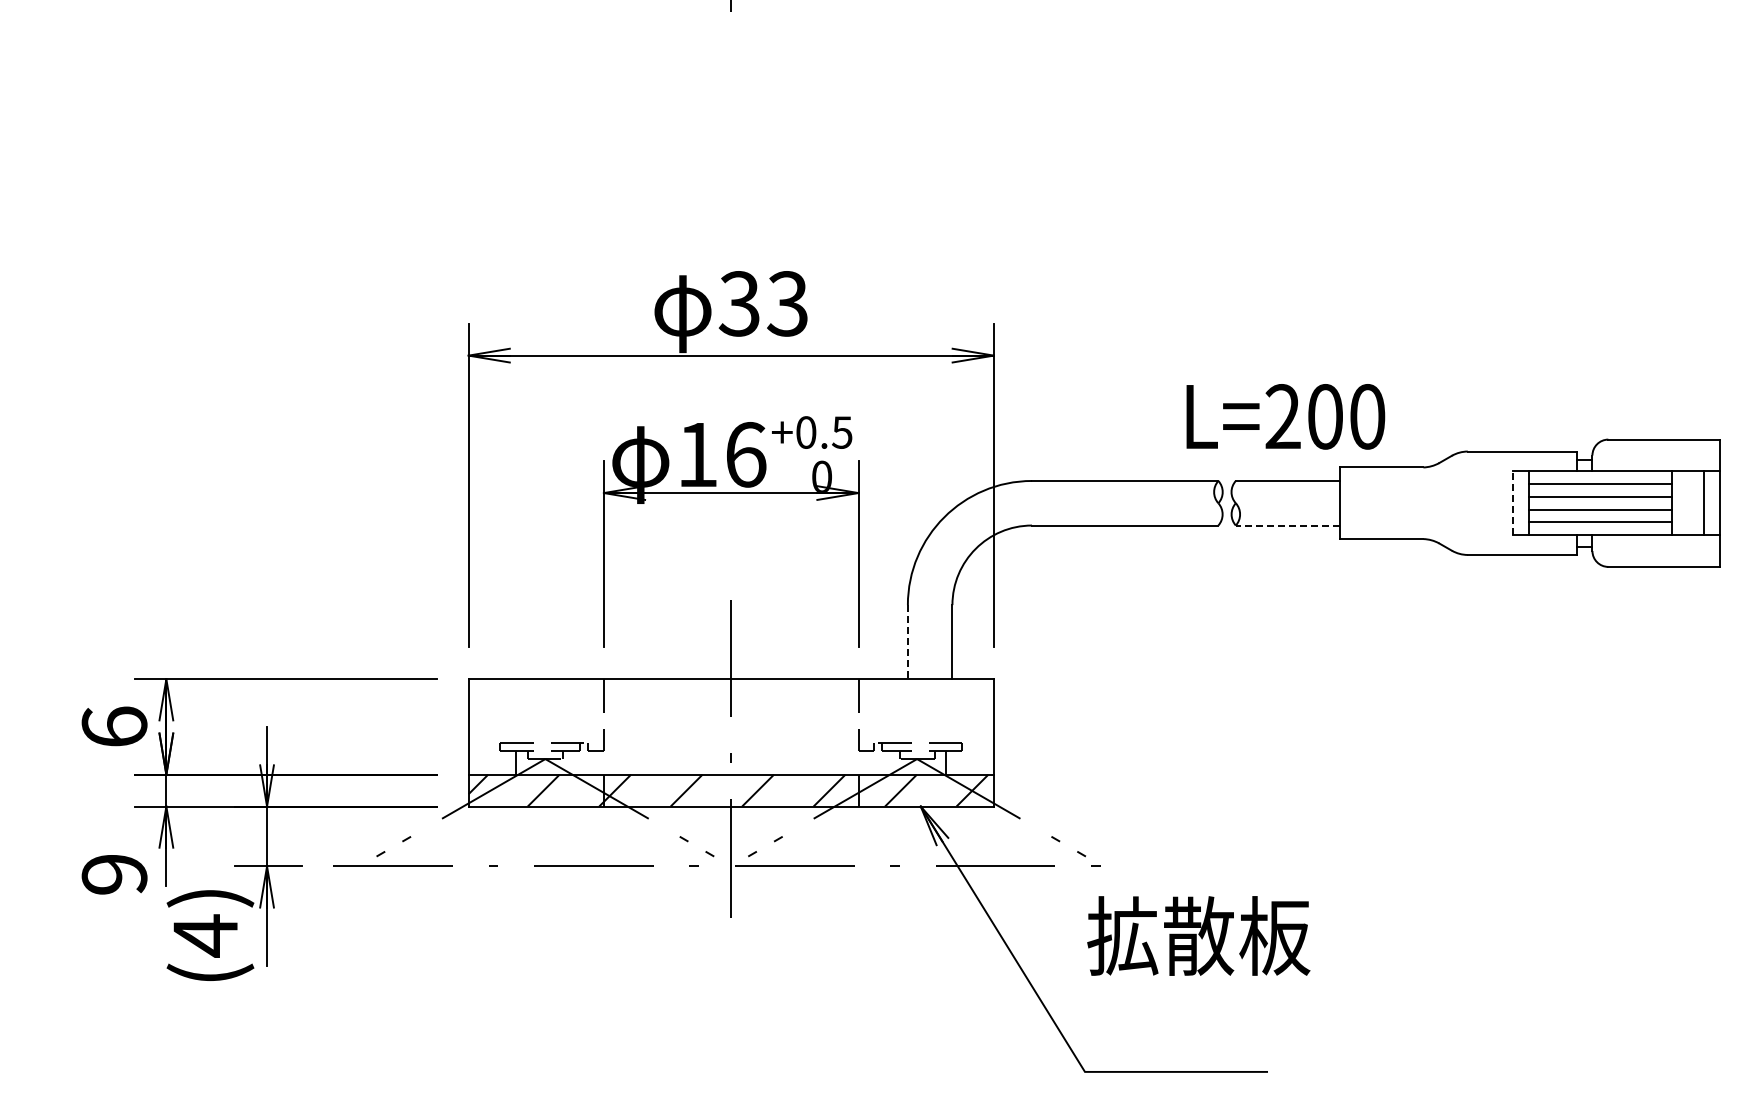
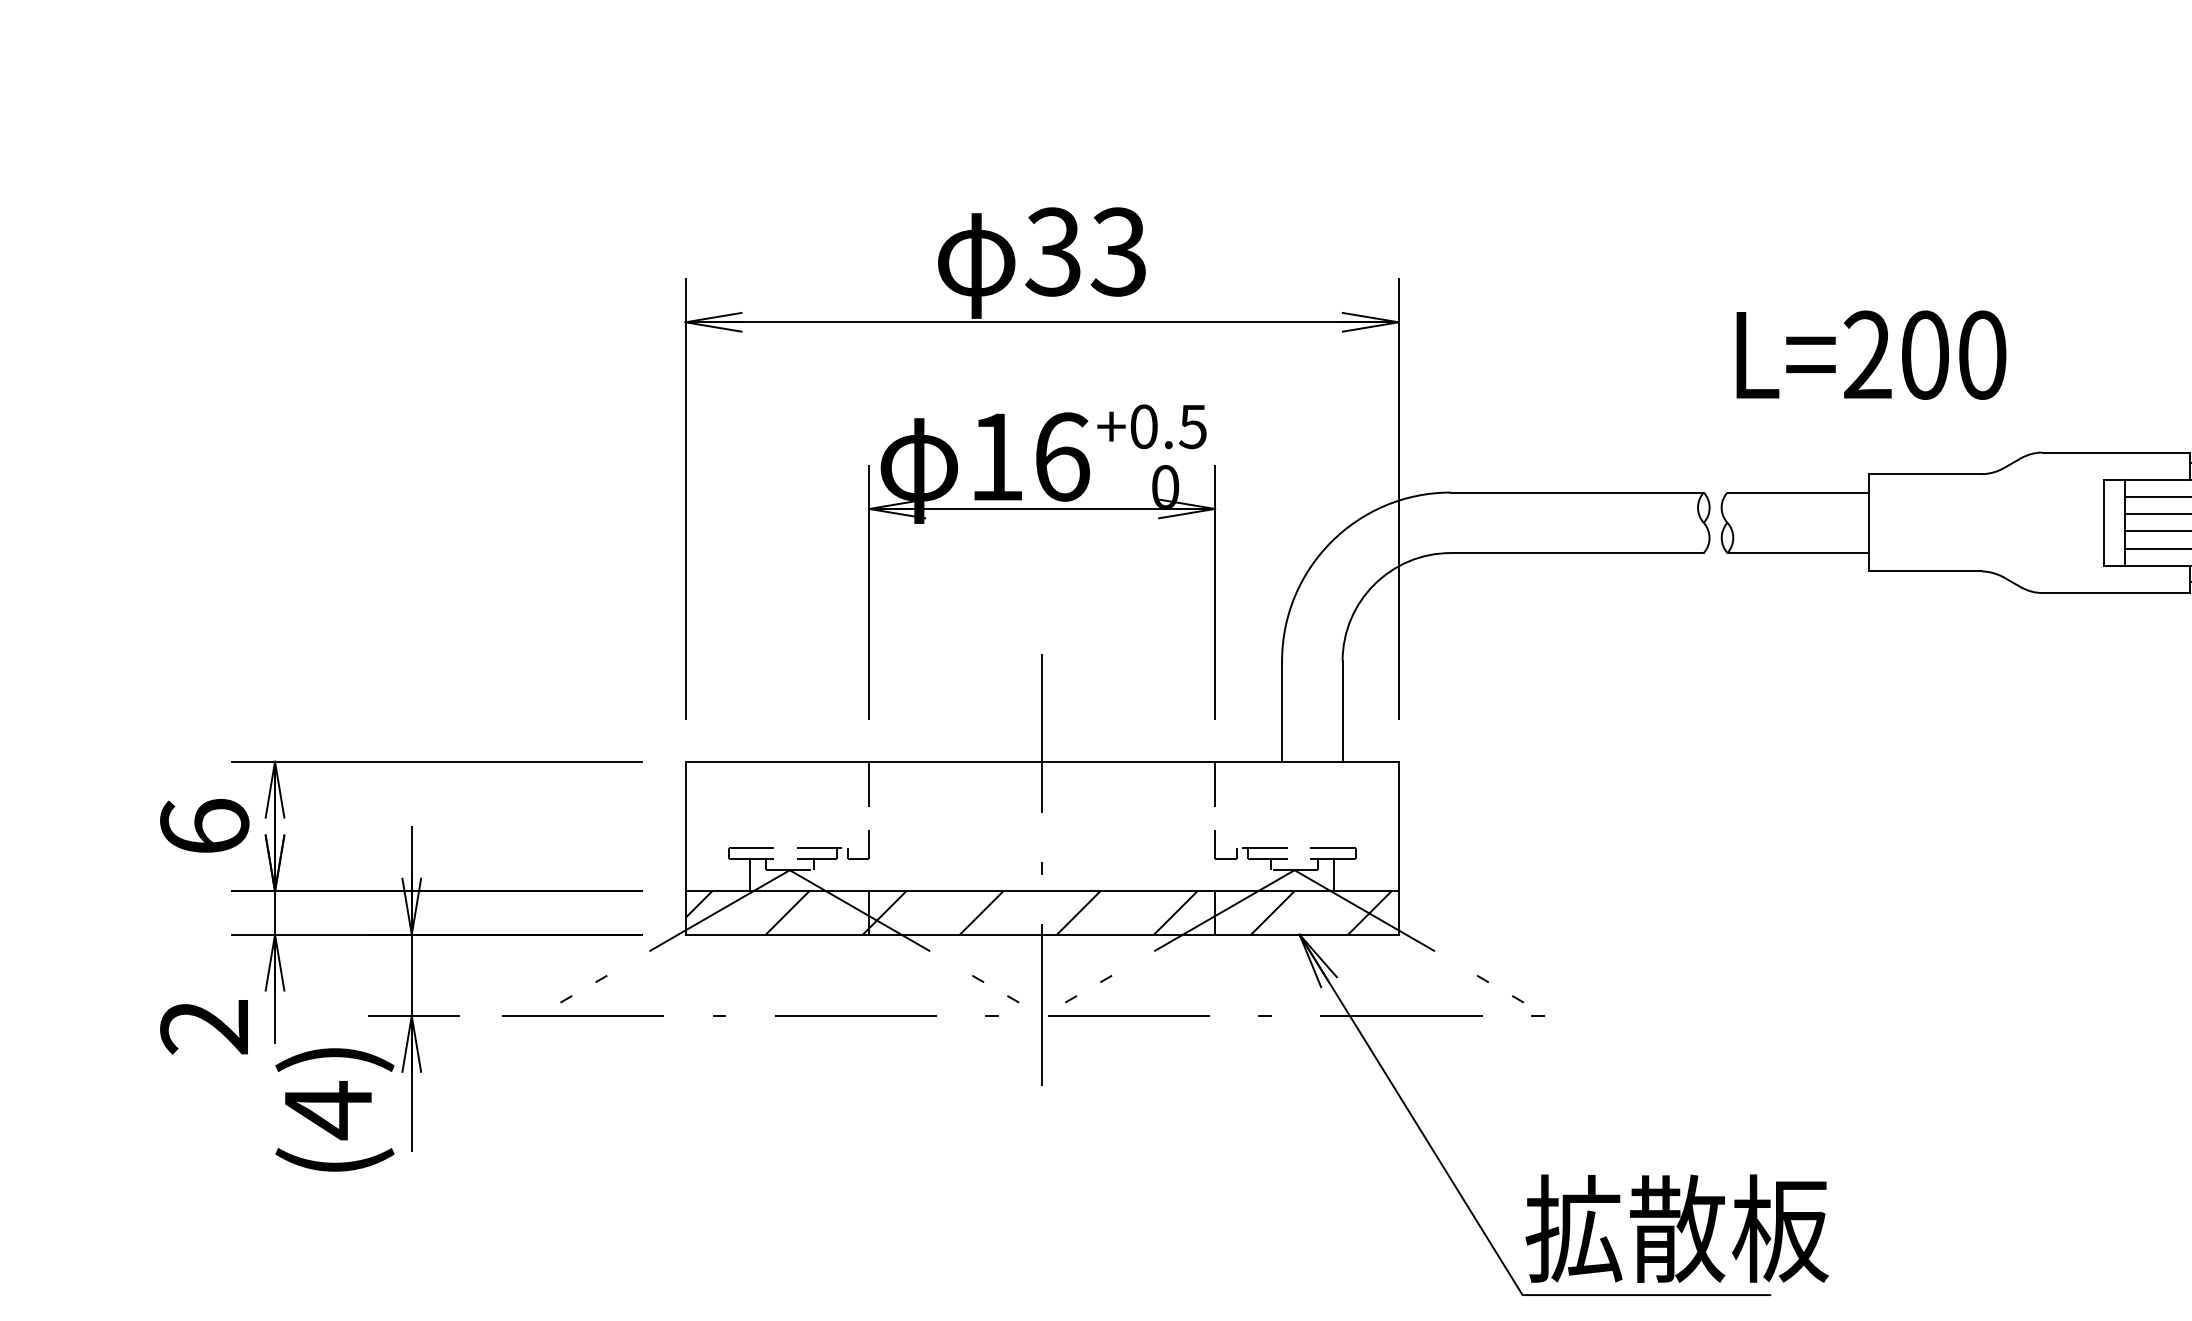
text: (1285, 416) -> (1870, 354), moved
line: (1512, 503) -> (2103, 523), dashed -> solid
line: (1287, 525) -> (1797, 553), dashed -> solid
line: (907, 642) -> (1281, 711), dashed -> solid
text: (114, 874) -> (204, 1026), 9 -> 2
text: (1198, 935) -> (1676, 1227), moved

